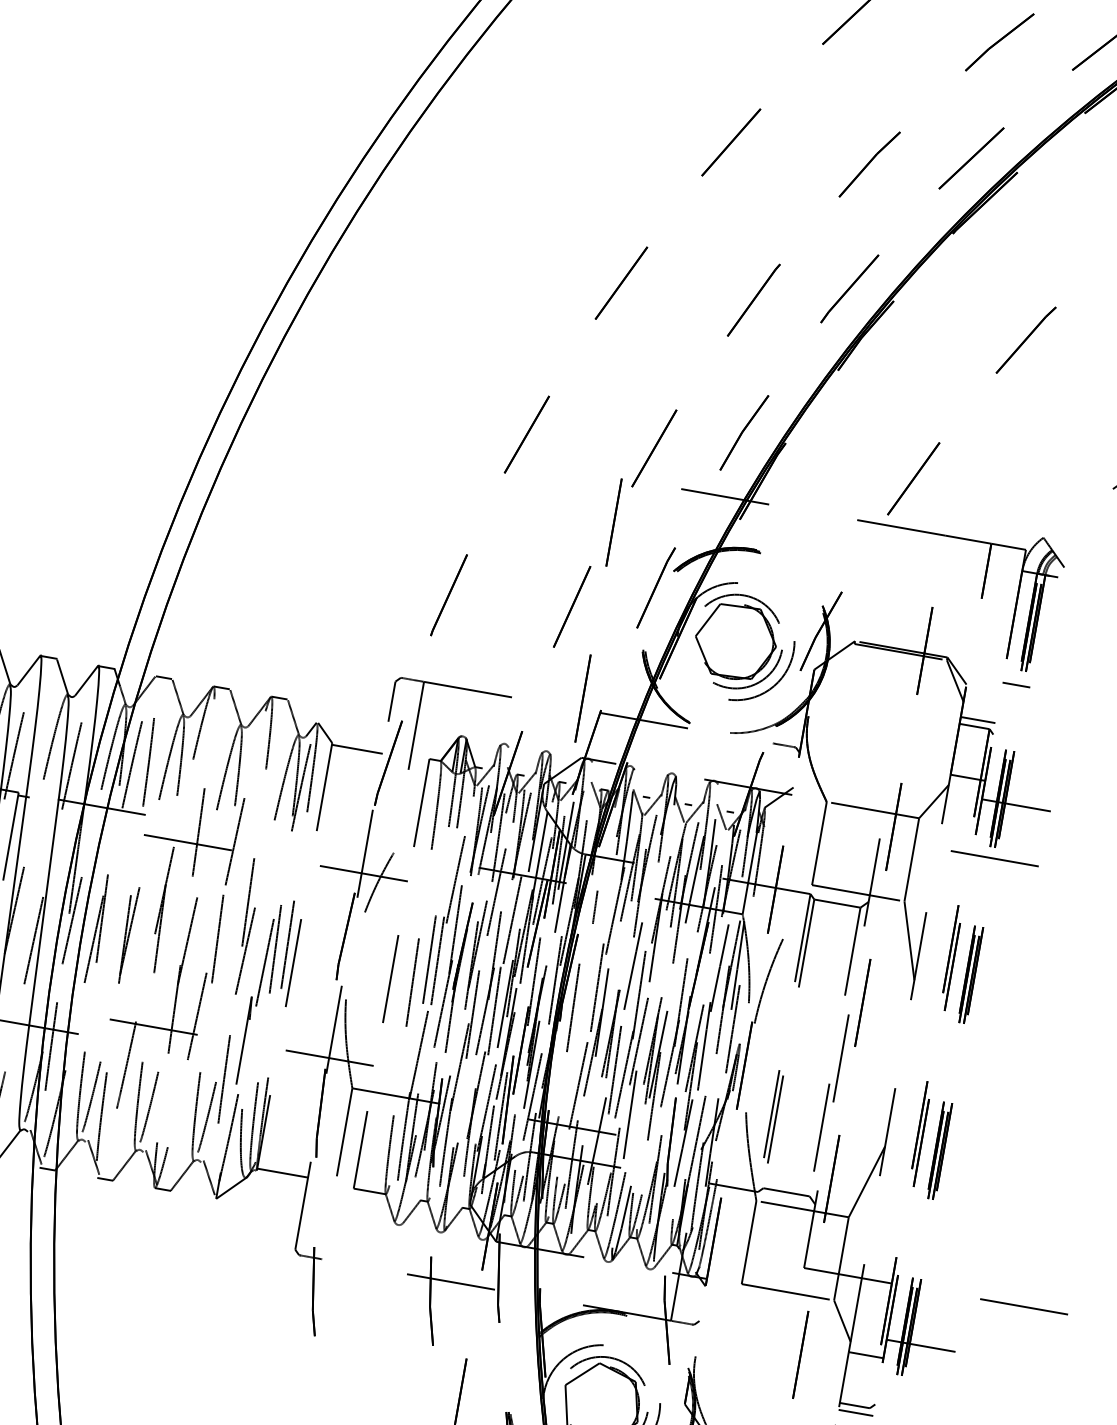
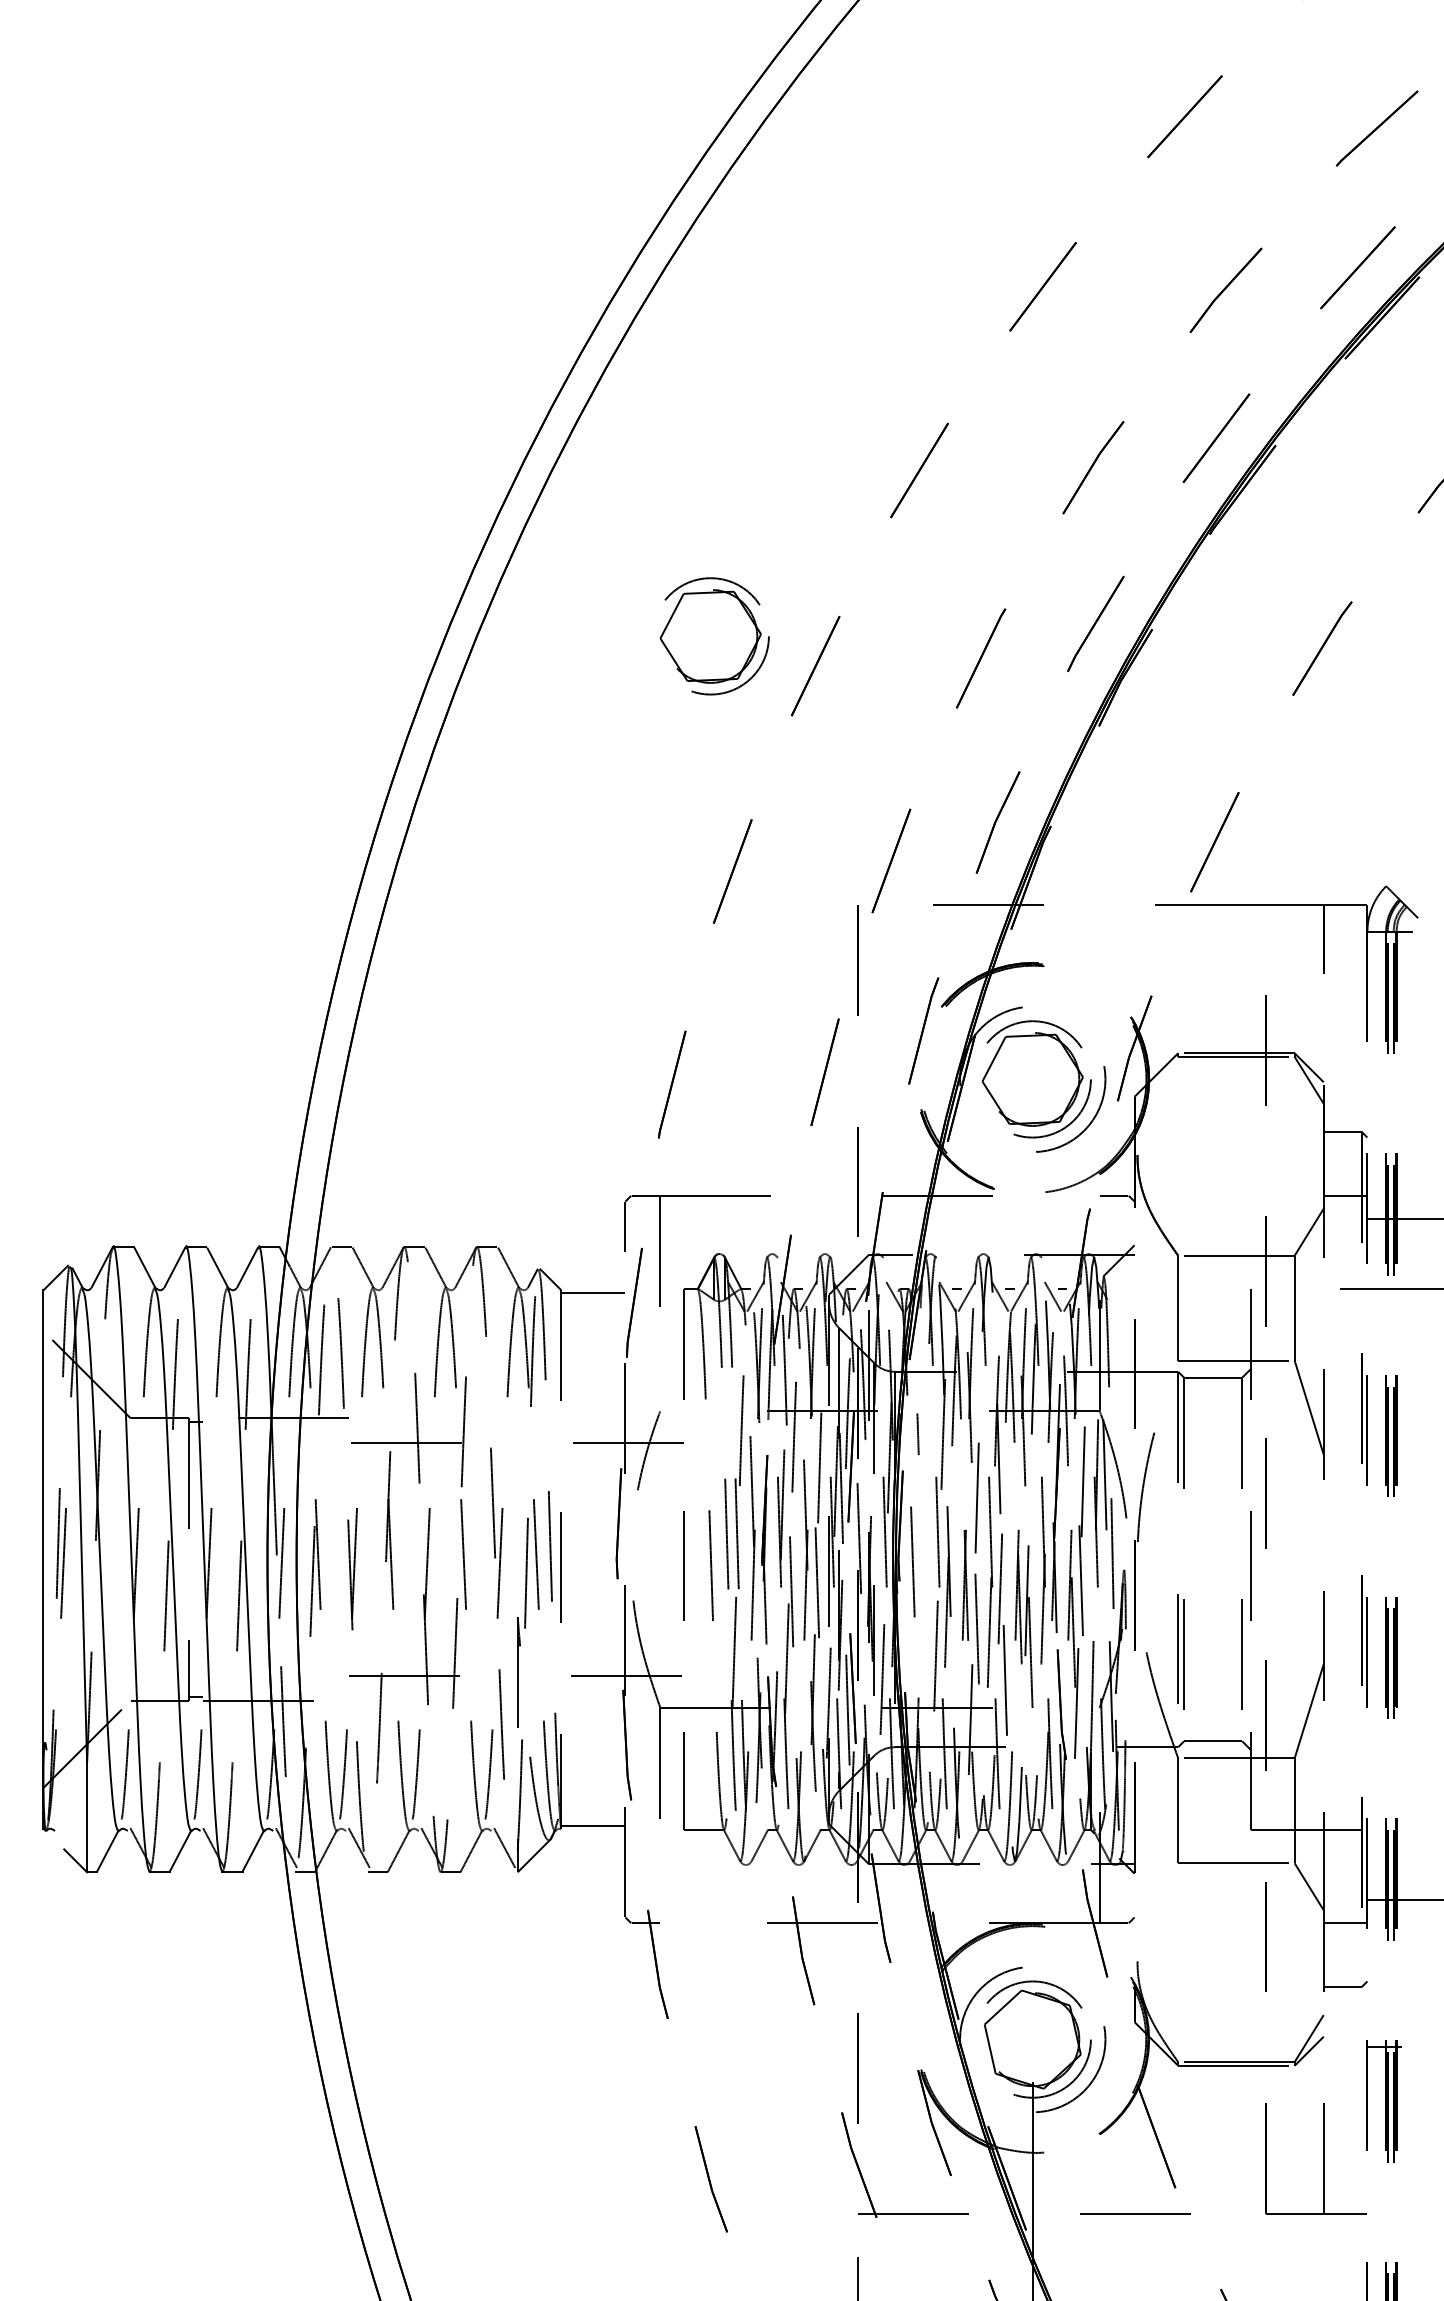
part: (545, 245) -> (714, 636), added
line: (1016, 685) -> (1384, 1072), removed
line: (978, 720) -> (1345, 1123), removed
line: (855, 1412) -> (1345, 1995), removed

